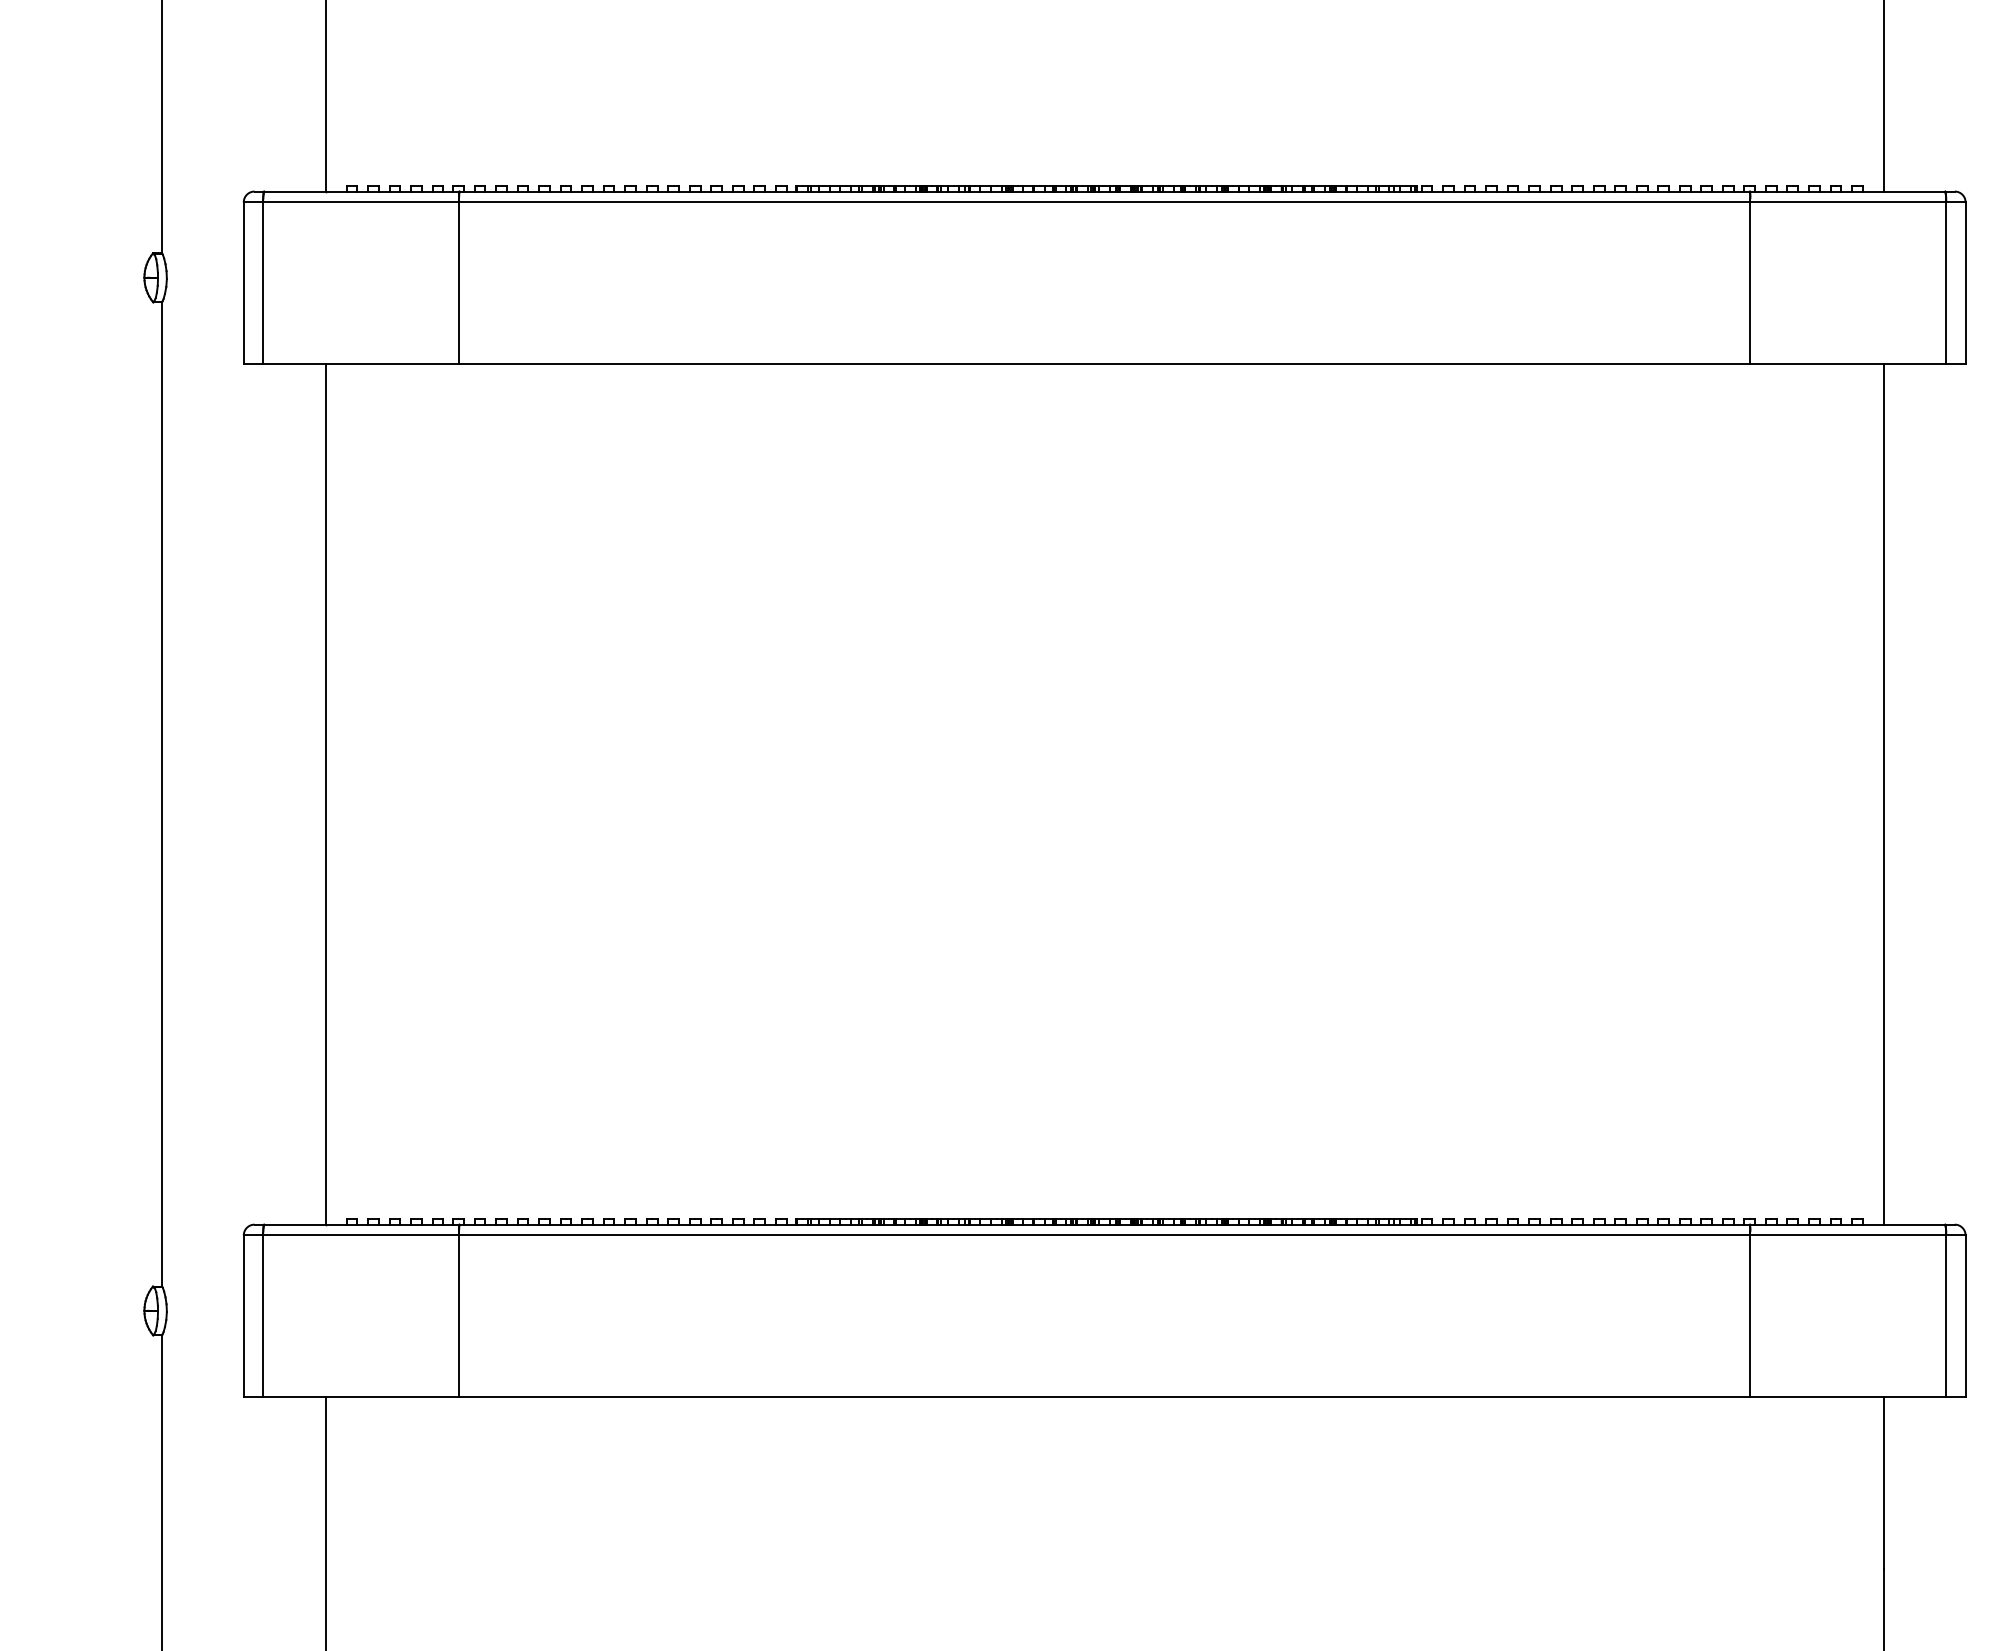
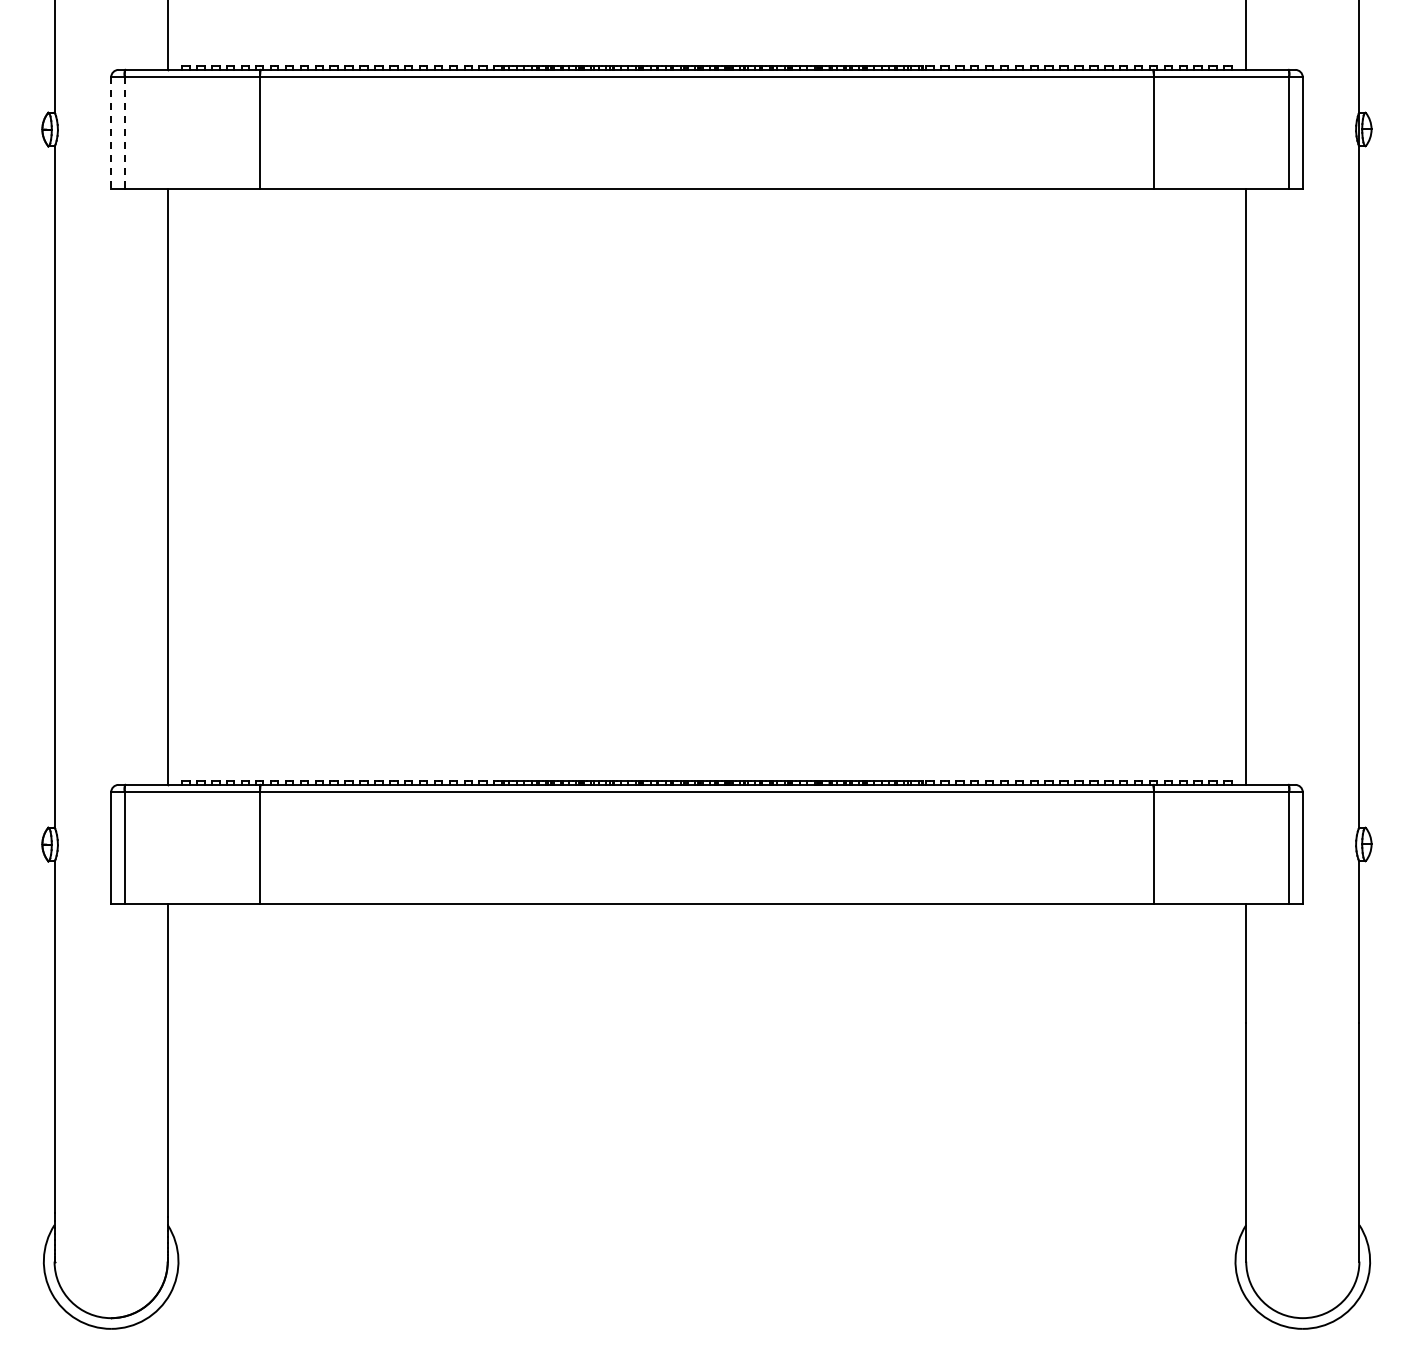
line: (244, 283) -> (111, 133), solid -> dashed
line: (263, 283) -> (124, 133), solid -> dashed

